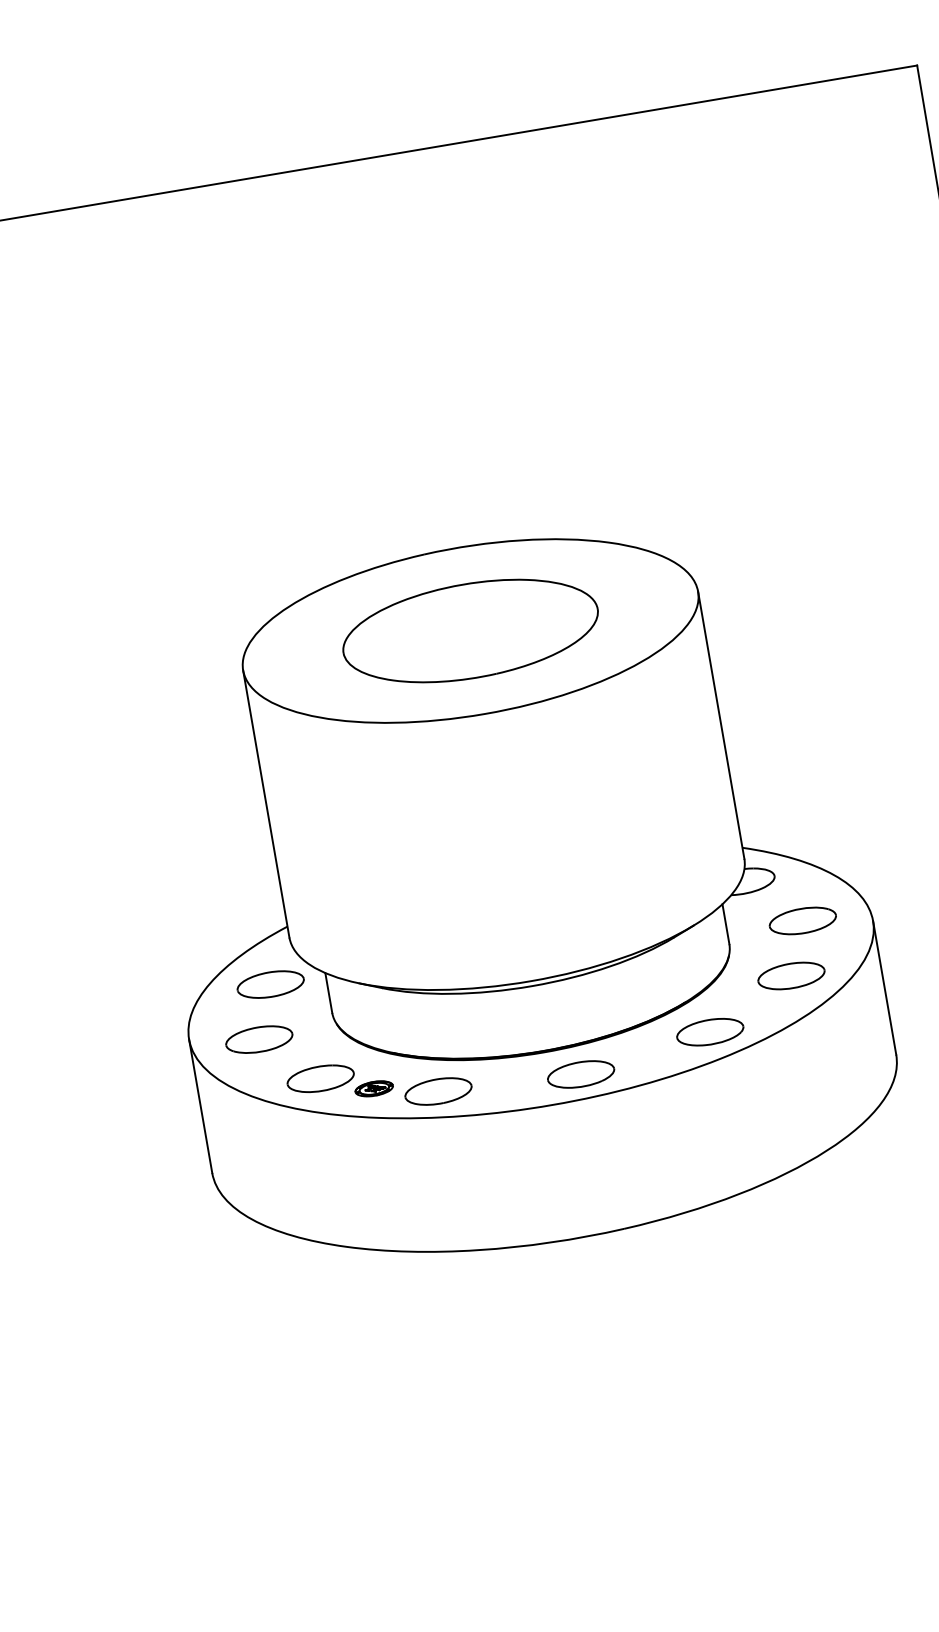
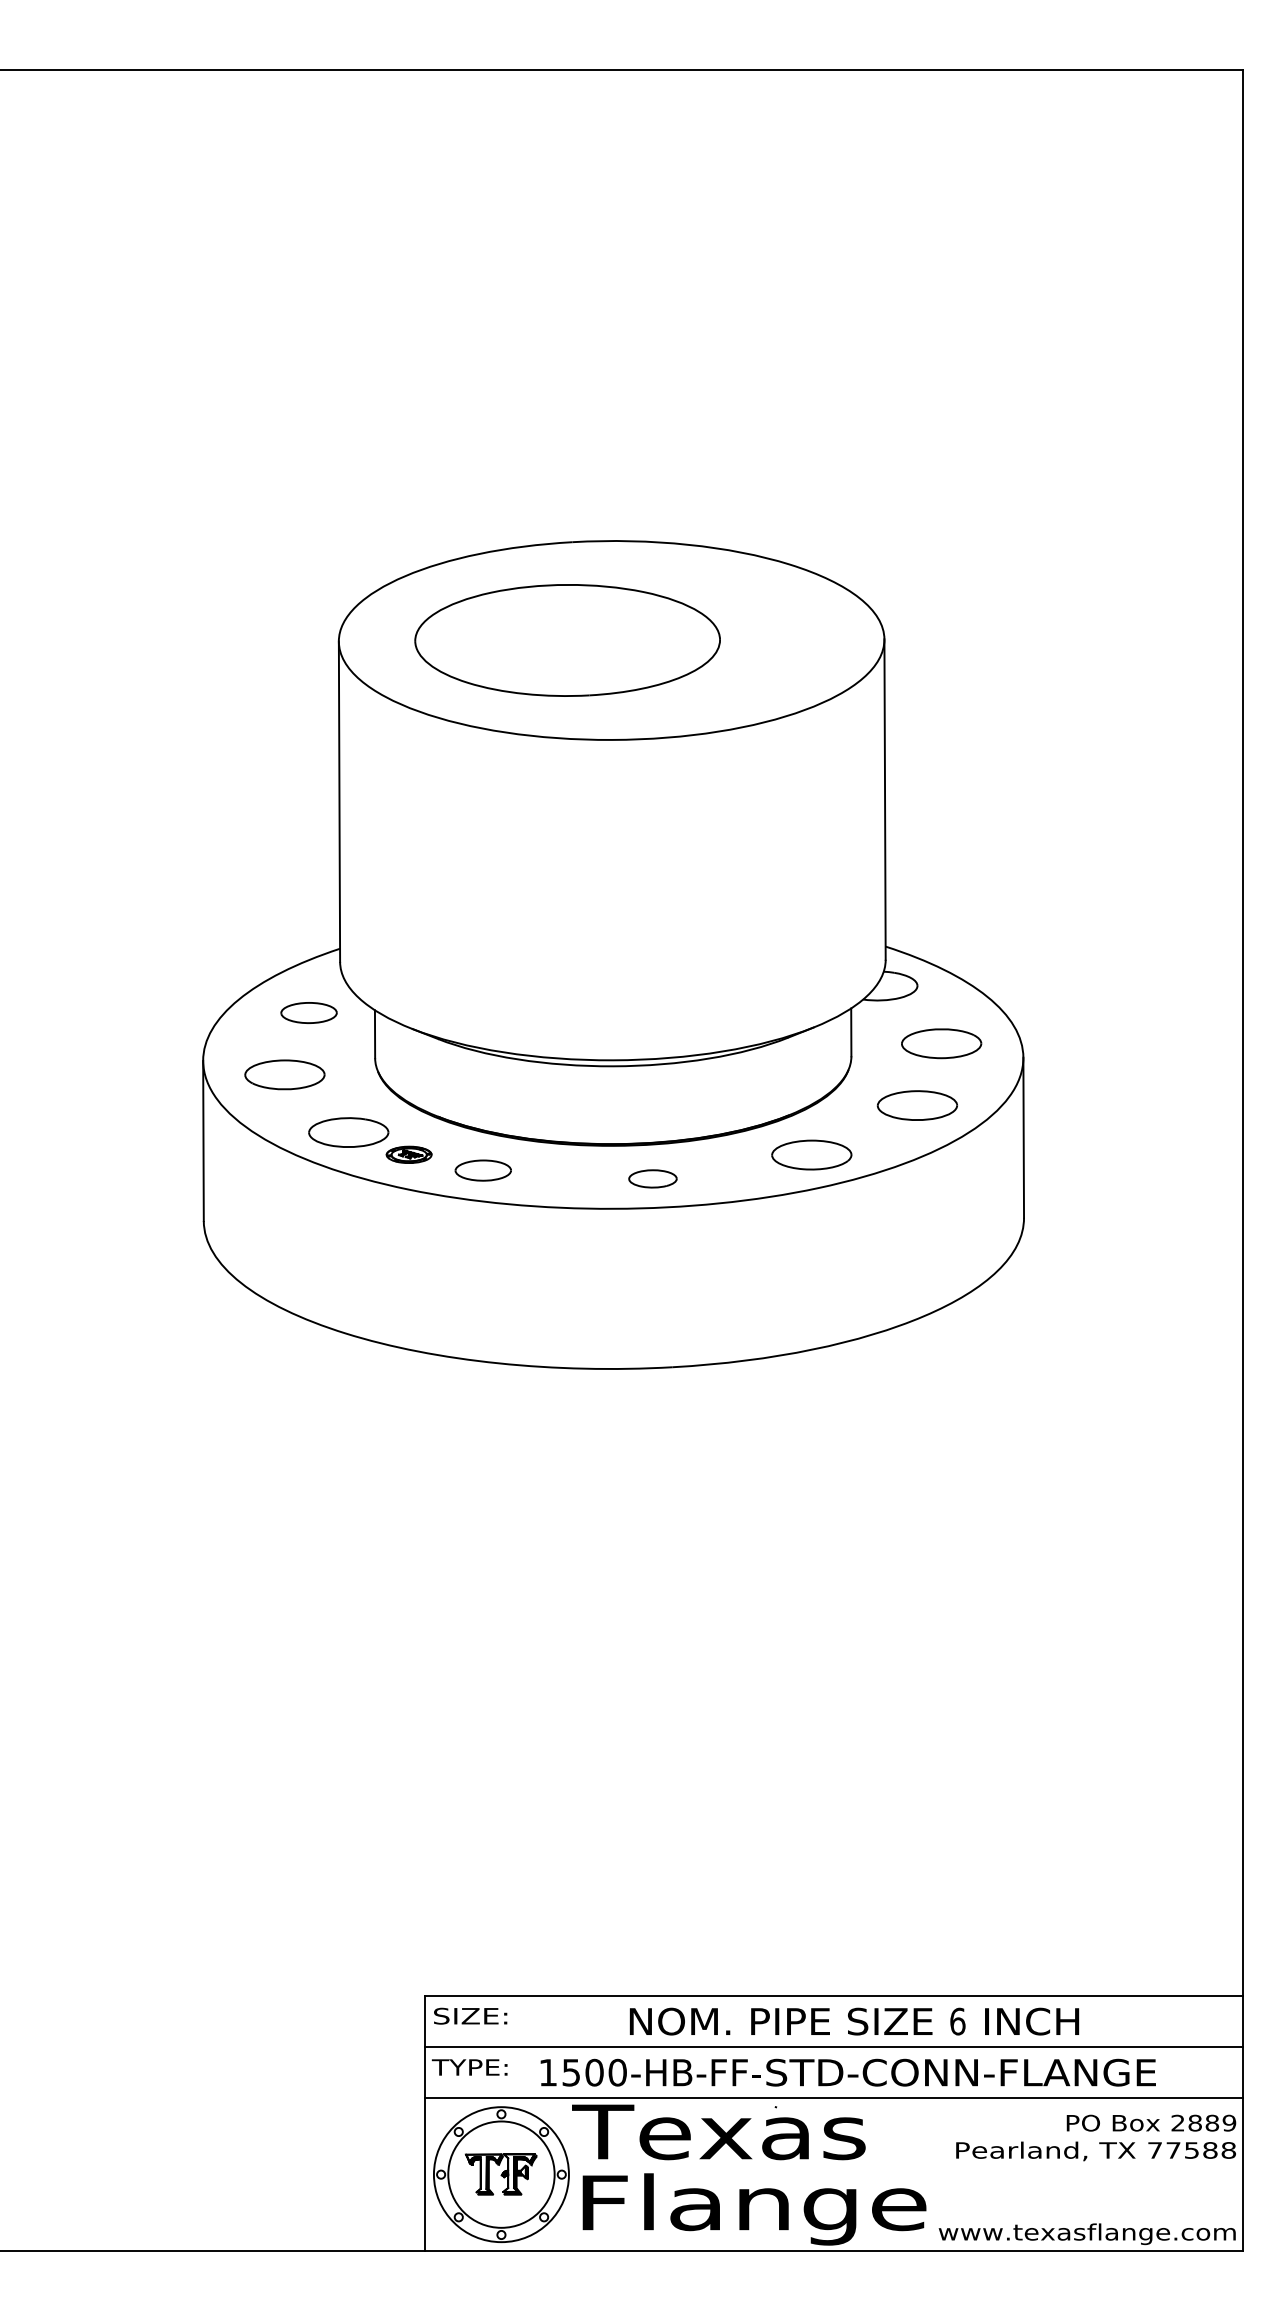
part: (470, 631) -> (567, 640), moved
part: (270, 984) -> (308, 1012), size x0.7
part: (580, 1074) -> (652, 1178), size x0.6
part: (437, 1091) -> (482, 1170), size x0.7

